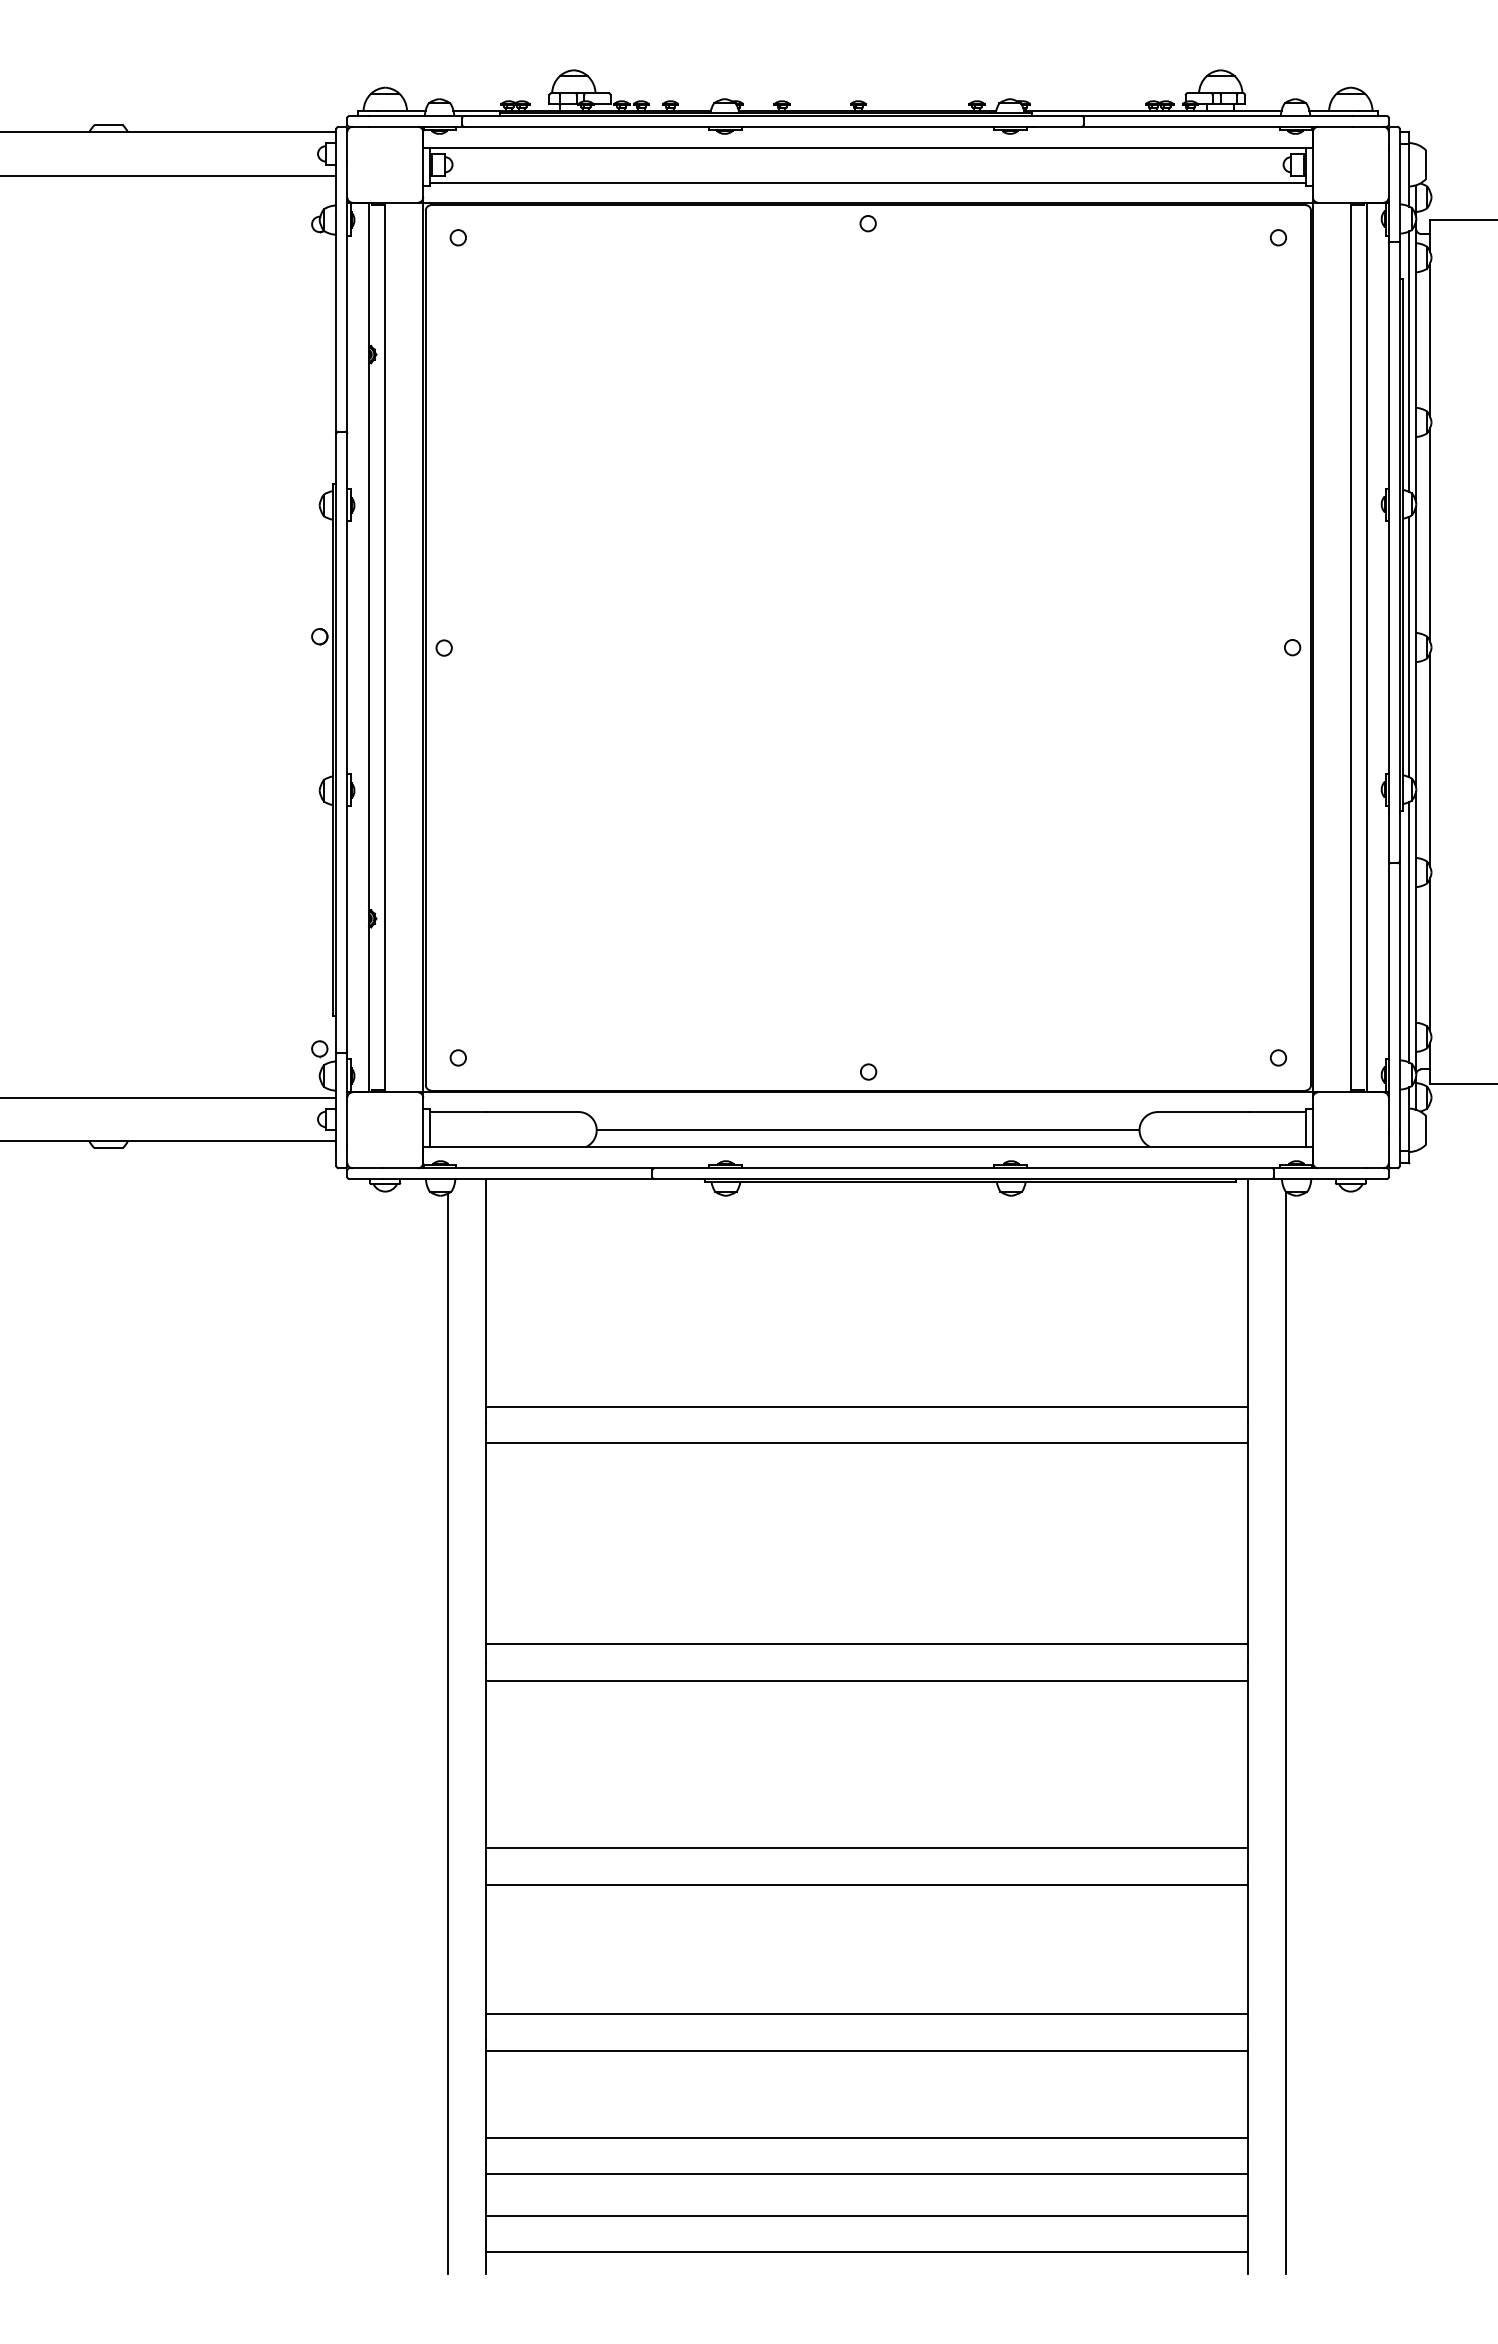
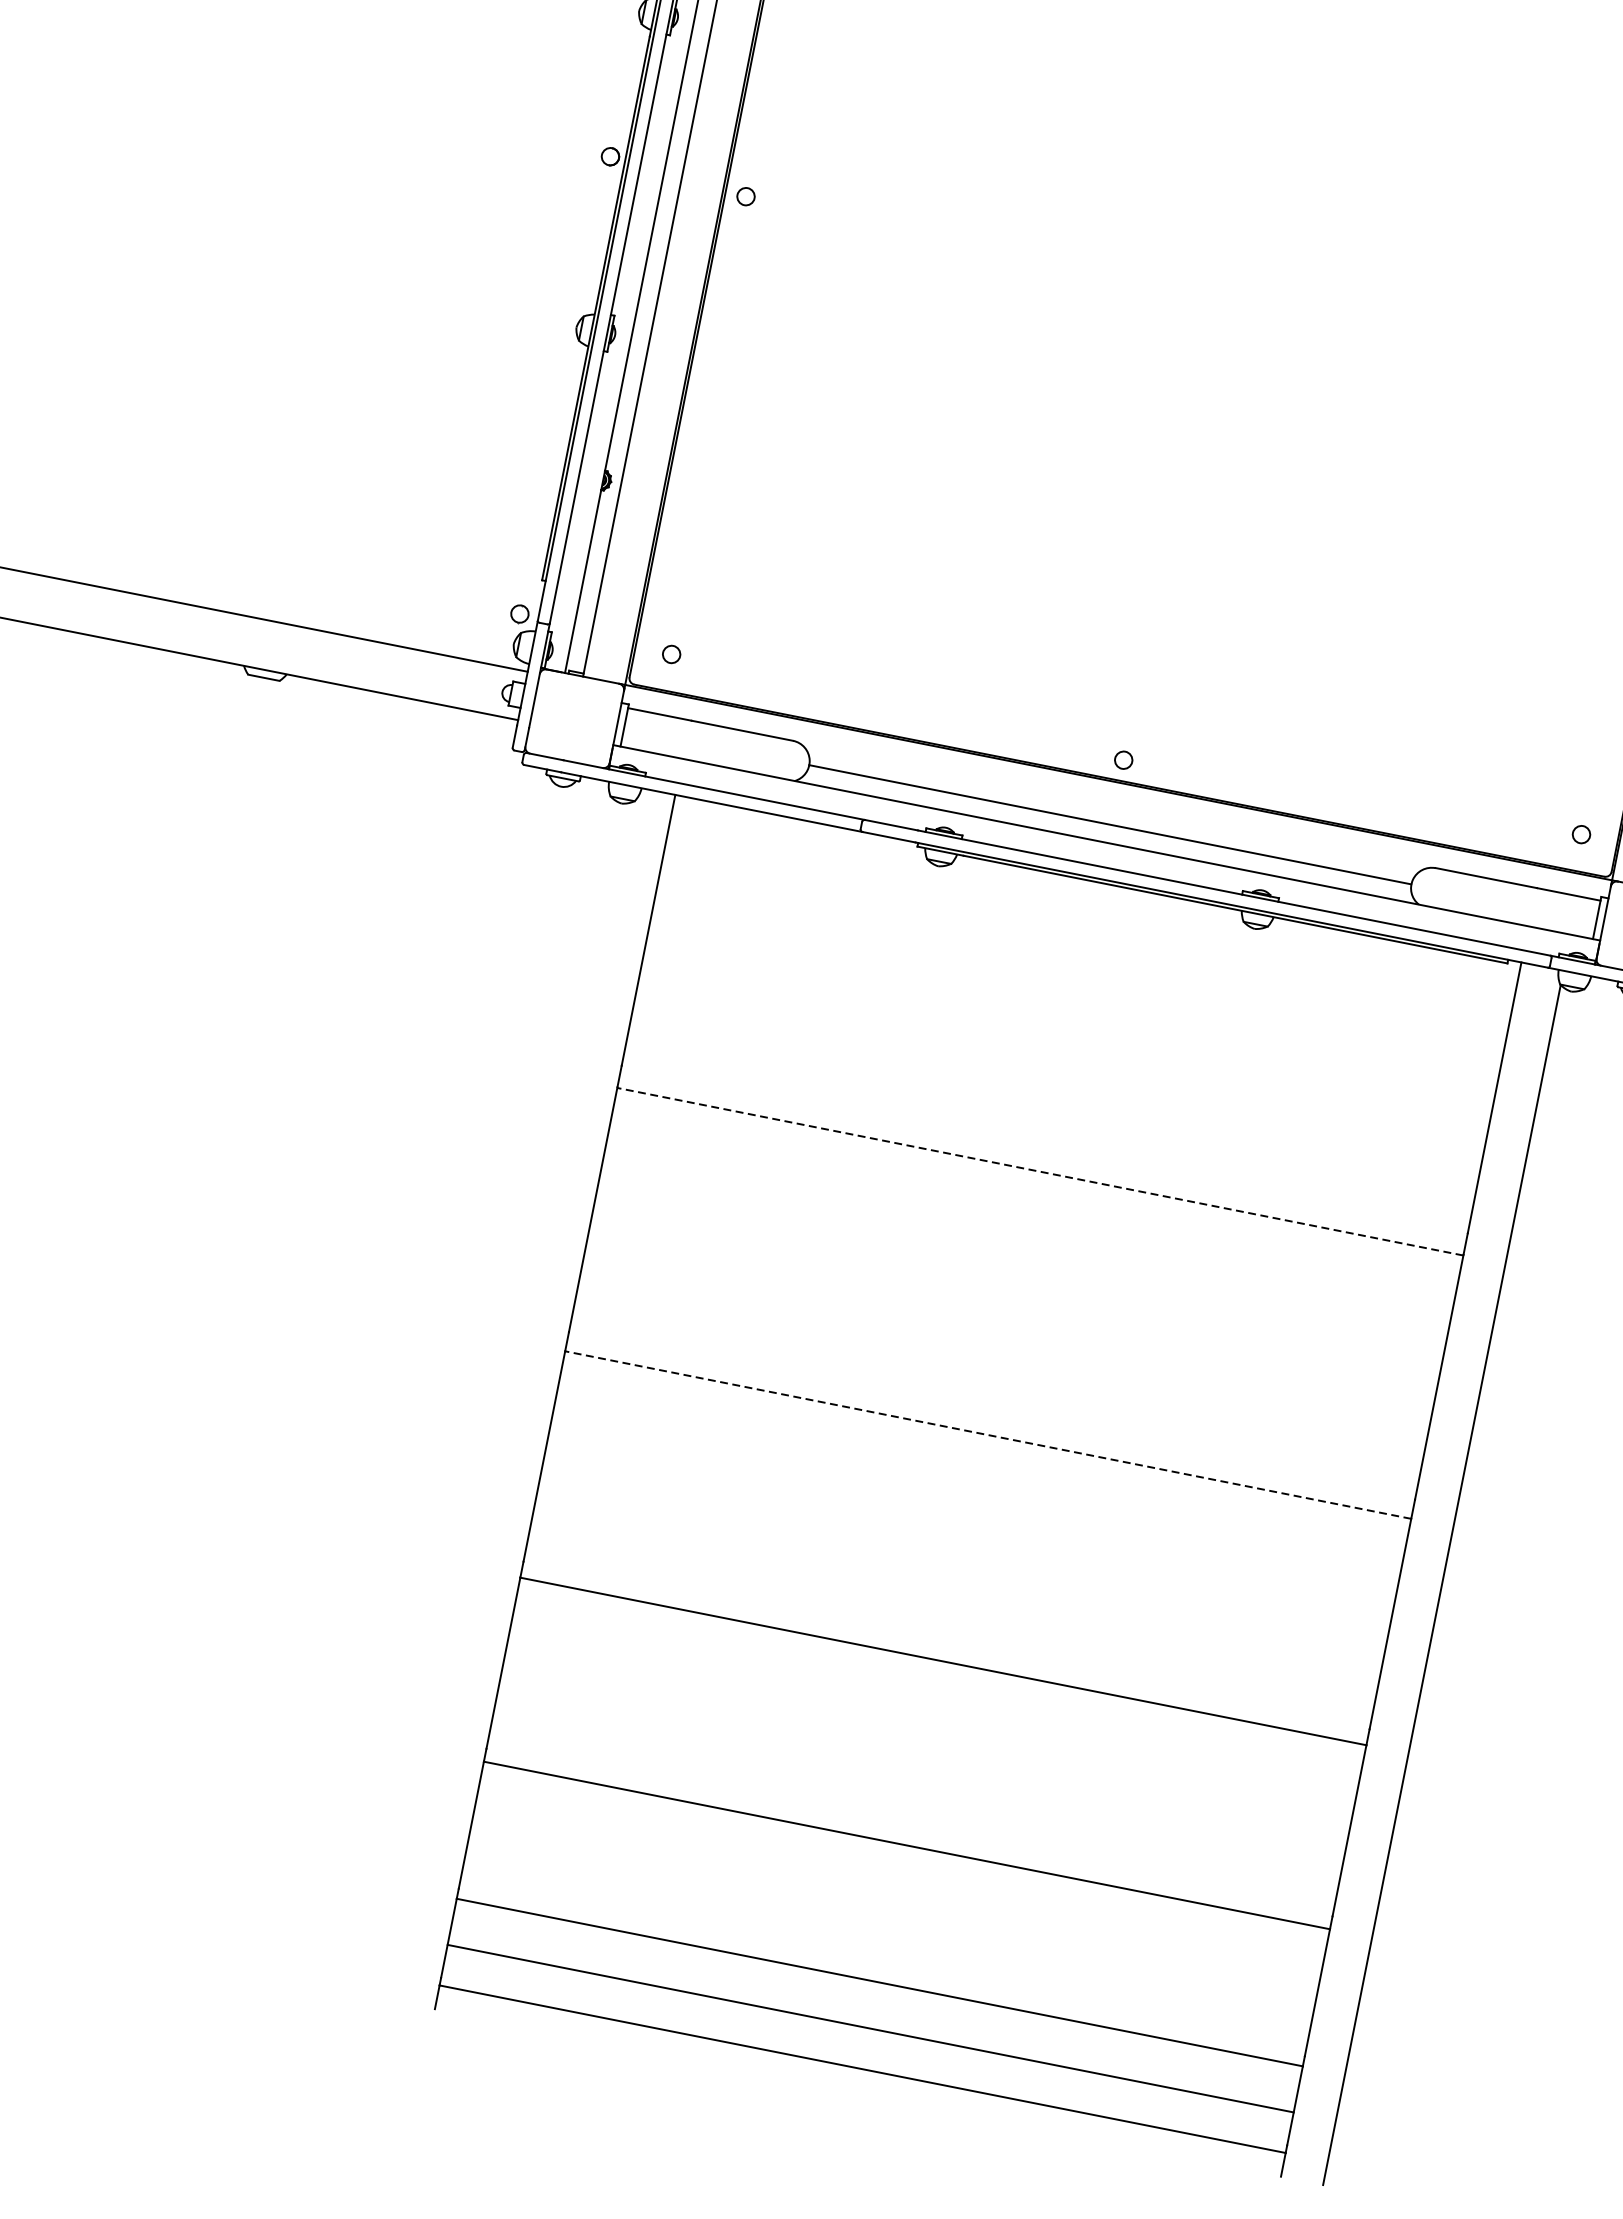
line: (866, 1406) -> (1047, 1130), removed
line: (866, 1443) -> (1039, 1171), solid -> dashed
line: (866, 1644) -> (995, 1394), removed
line: (866, 1680) -> (987, 1434), solid -> dashed
line: (447, 1733) -> (511, 1401), removed
line: (866, 1848) -> (950, 1621), removed
line: (866, 2014) -> (914, 1805), removed
line: (866, 2137) -> (887, 1941), removed

